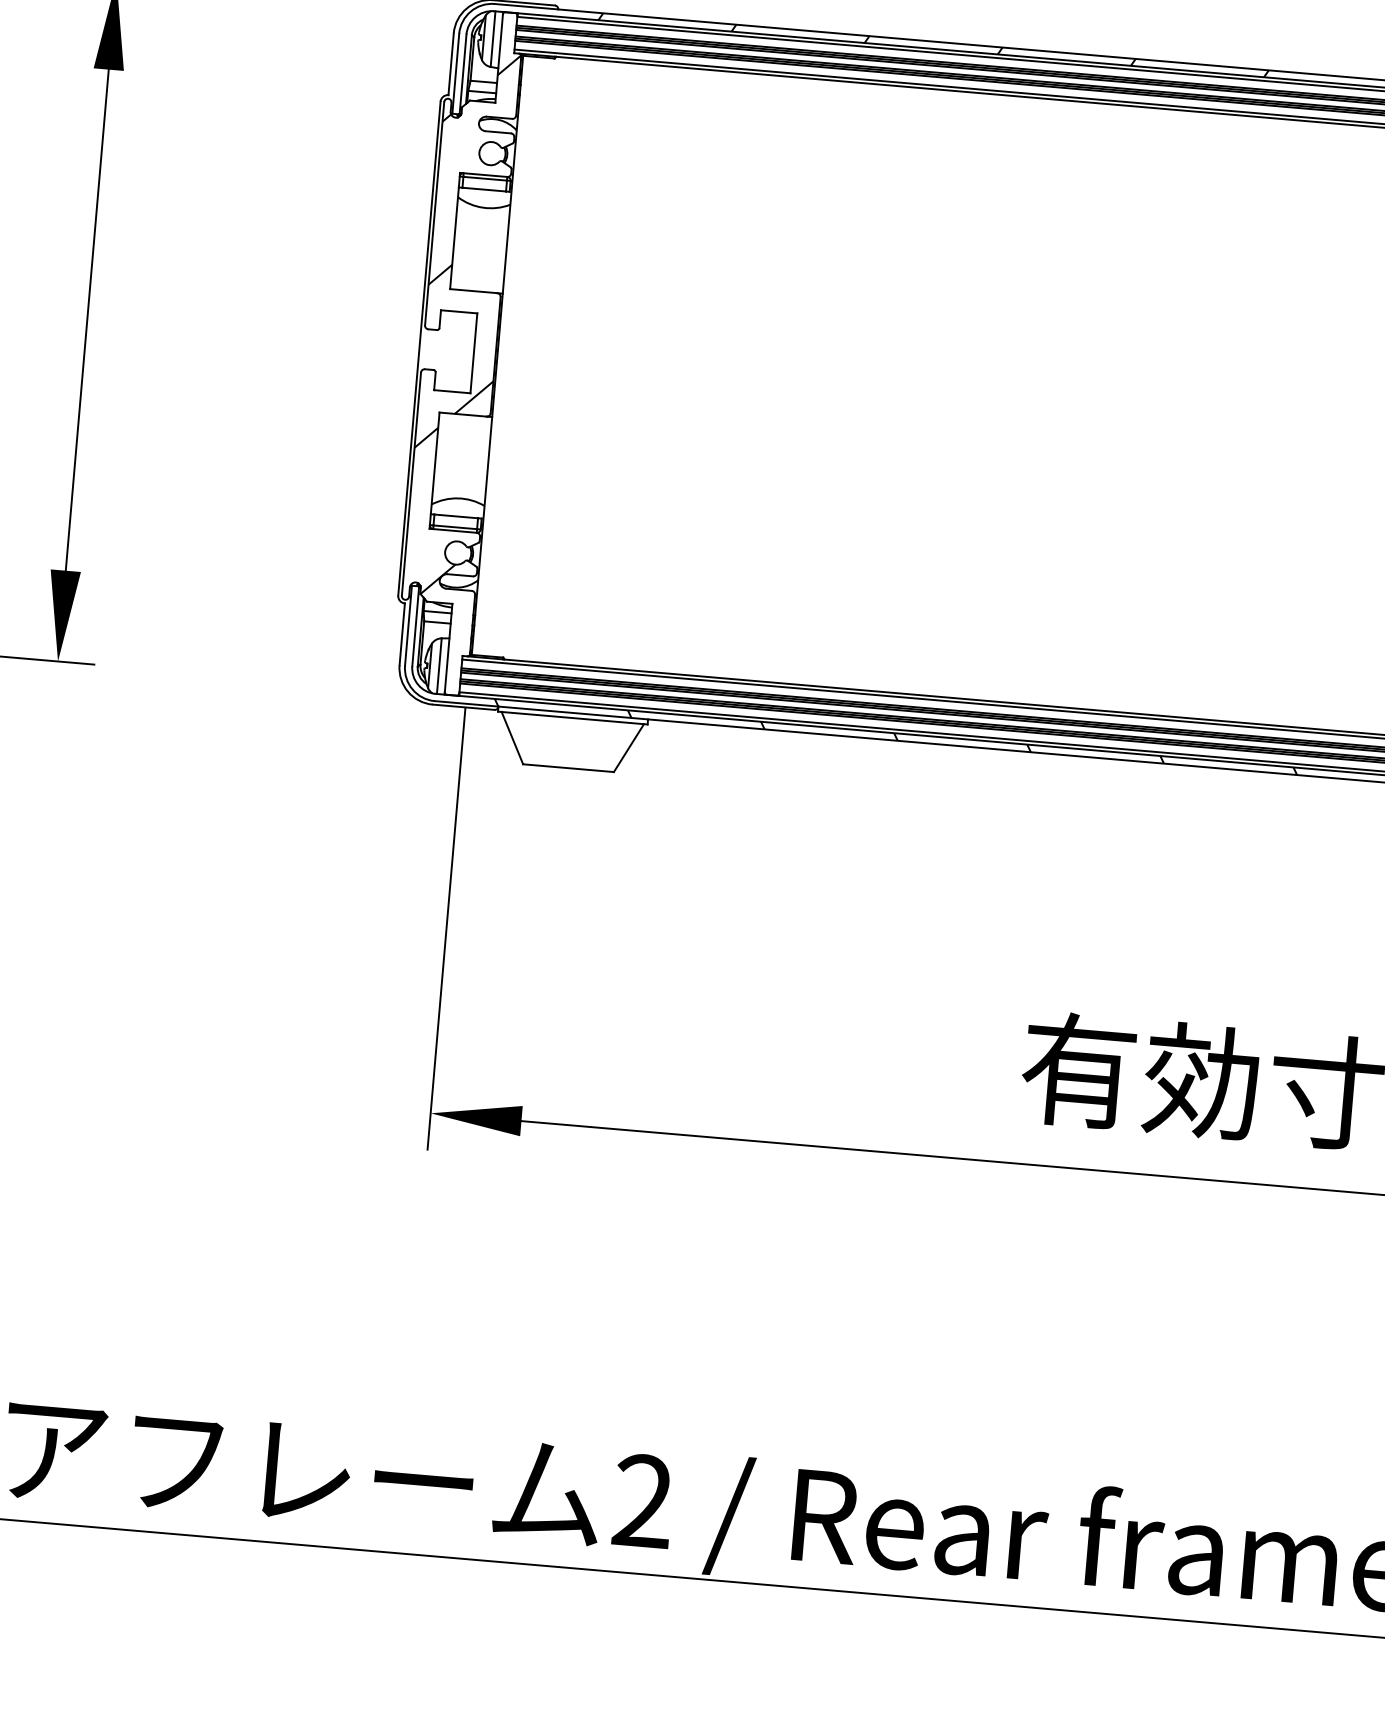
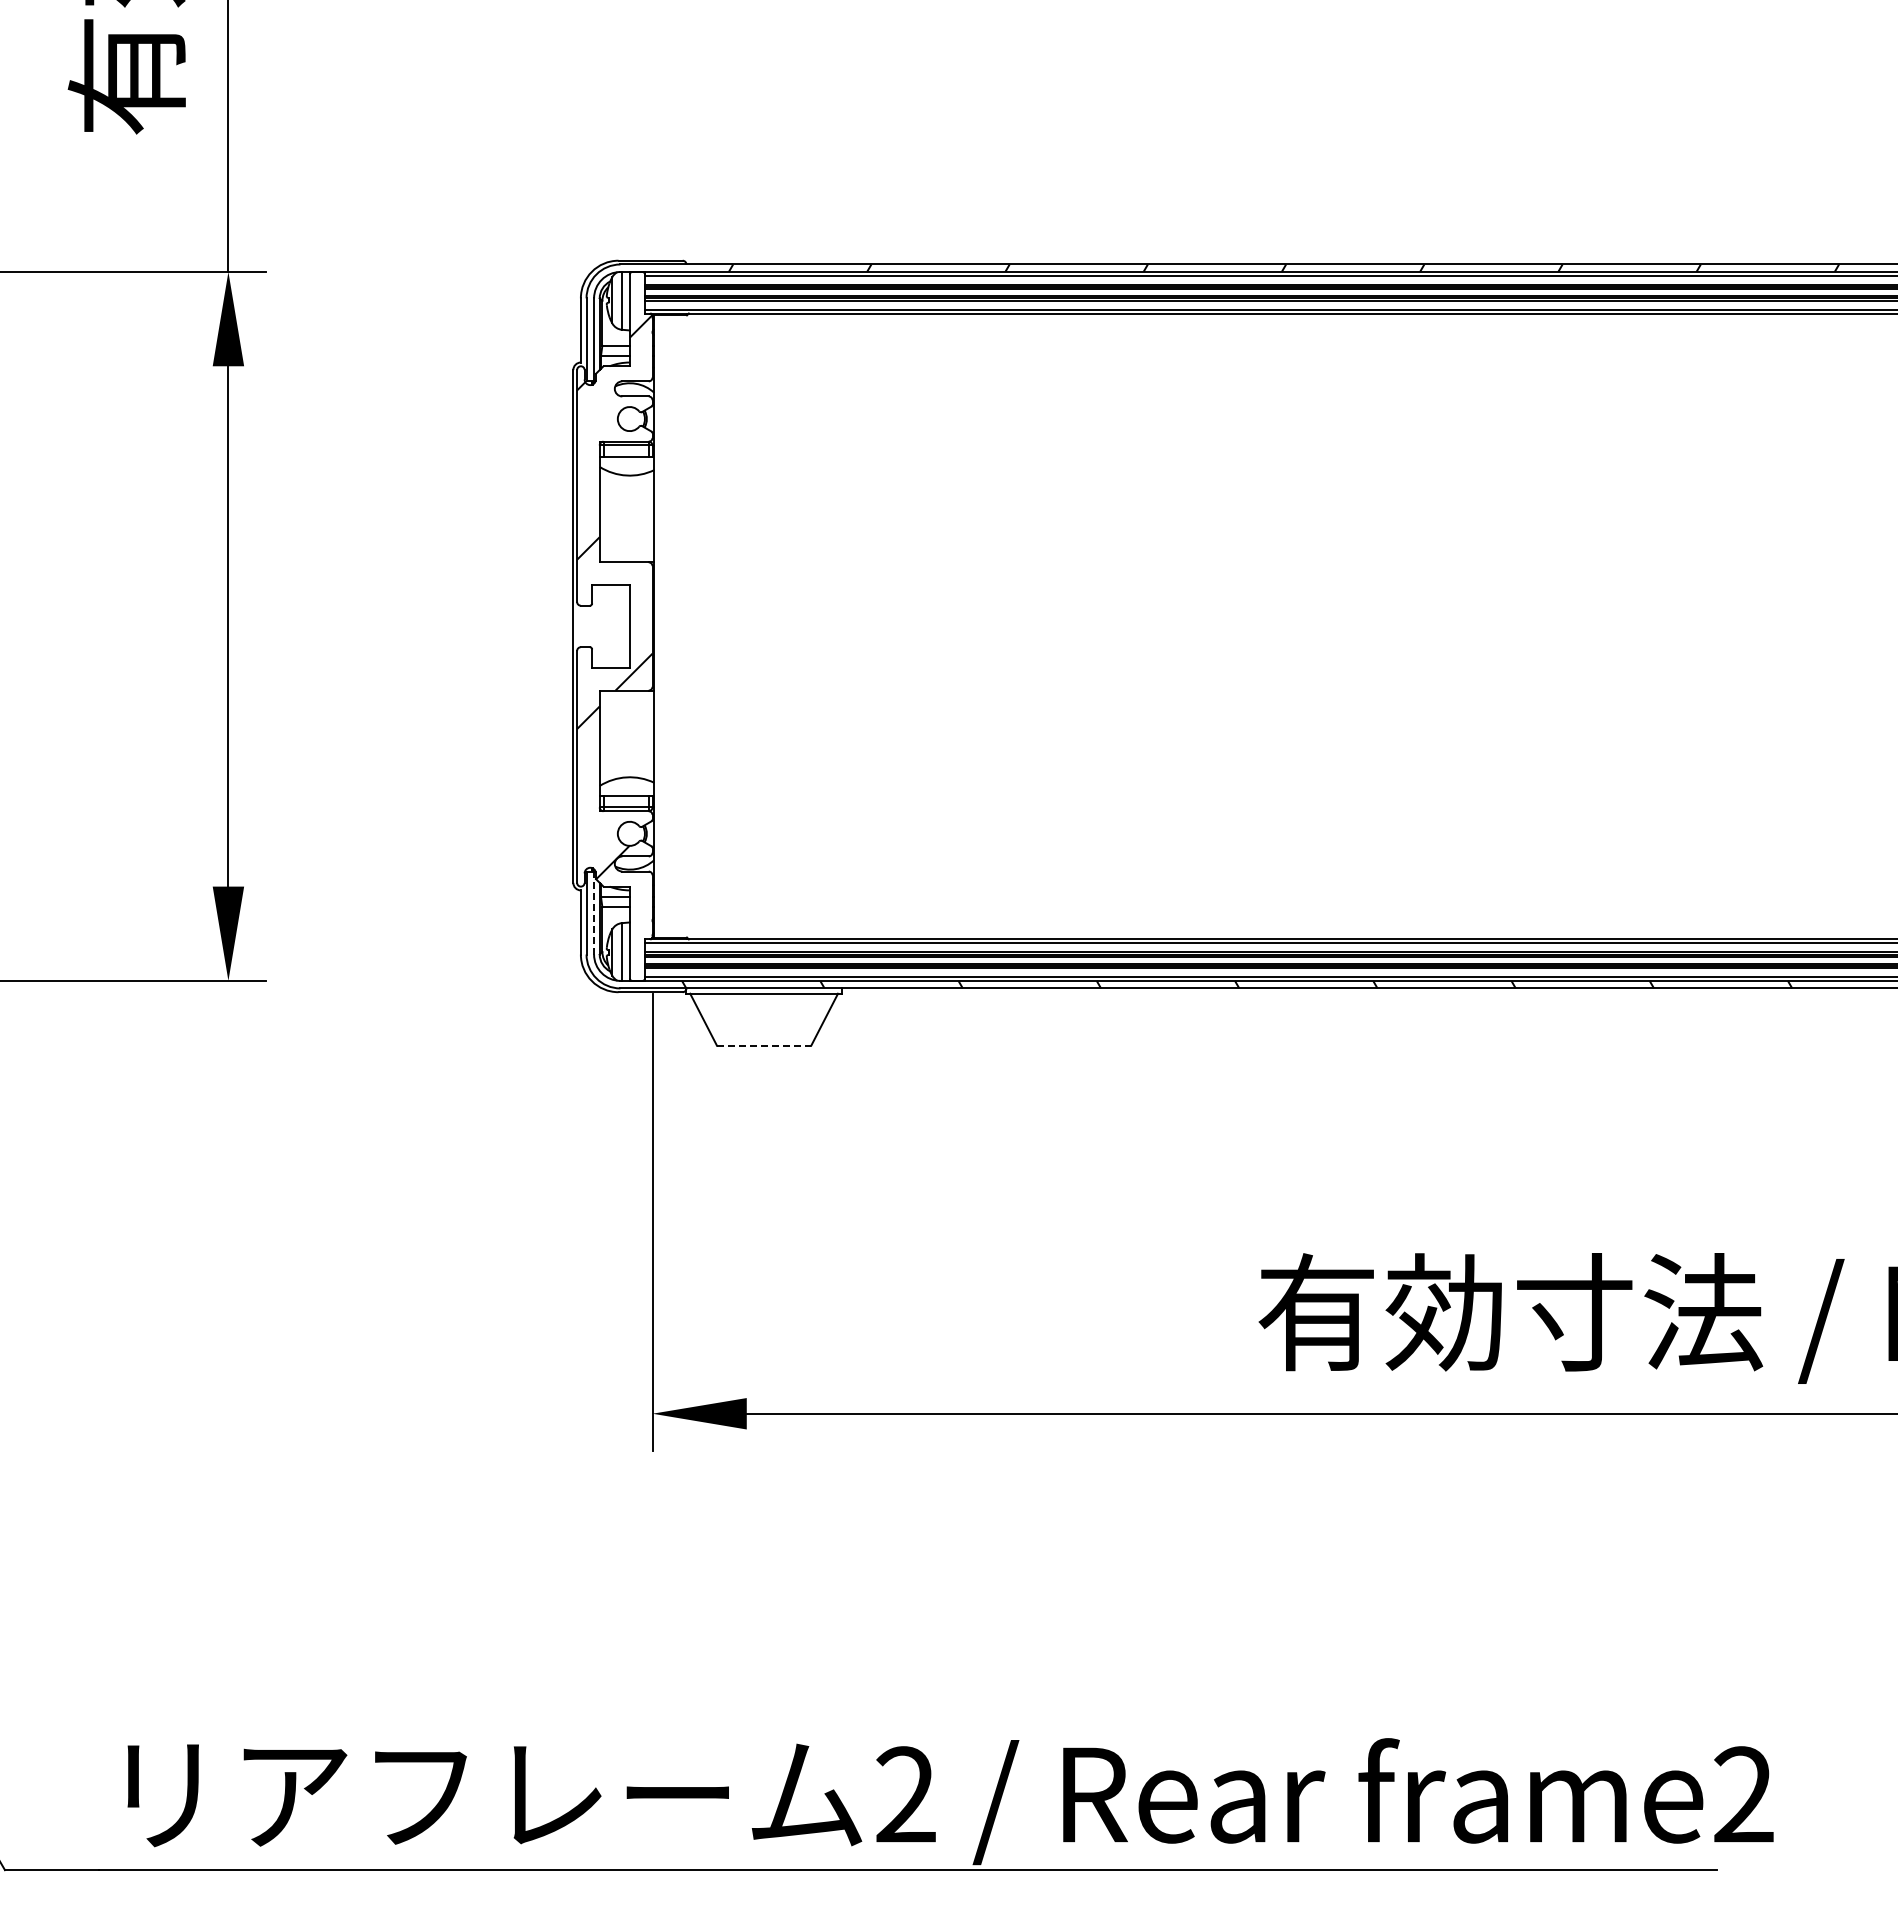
line: (416, 625) -> (594, 912), solid -> dashed
line: (568, 767) -> (764, 1045), solid -> dashed

